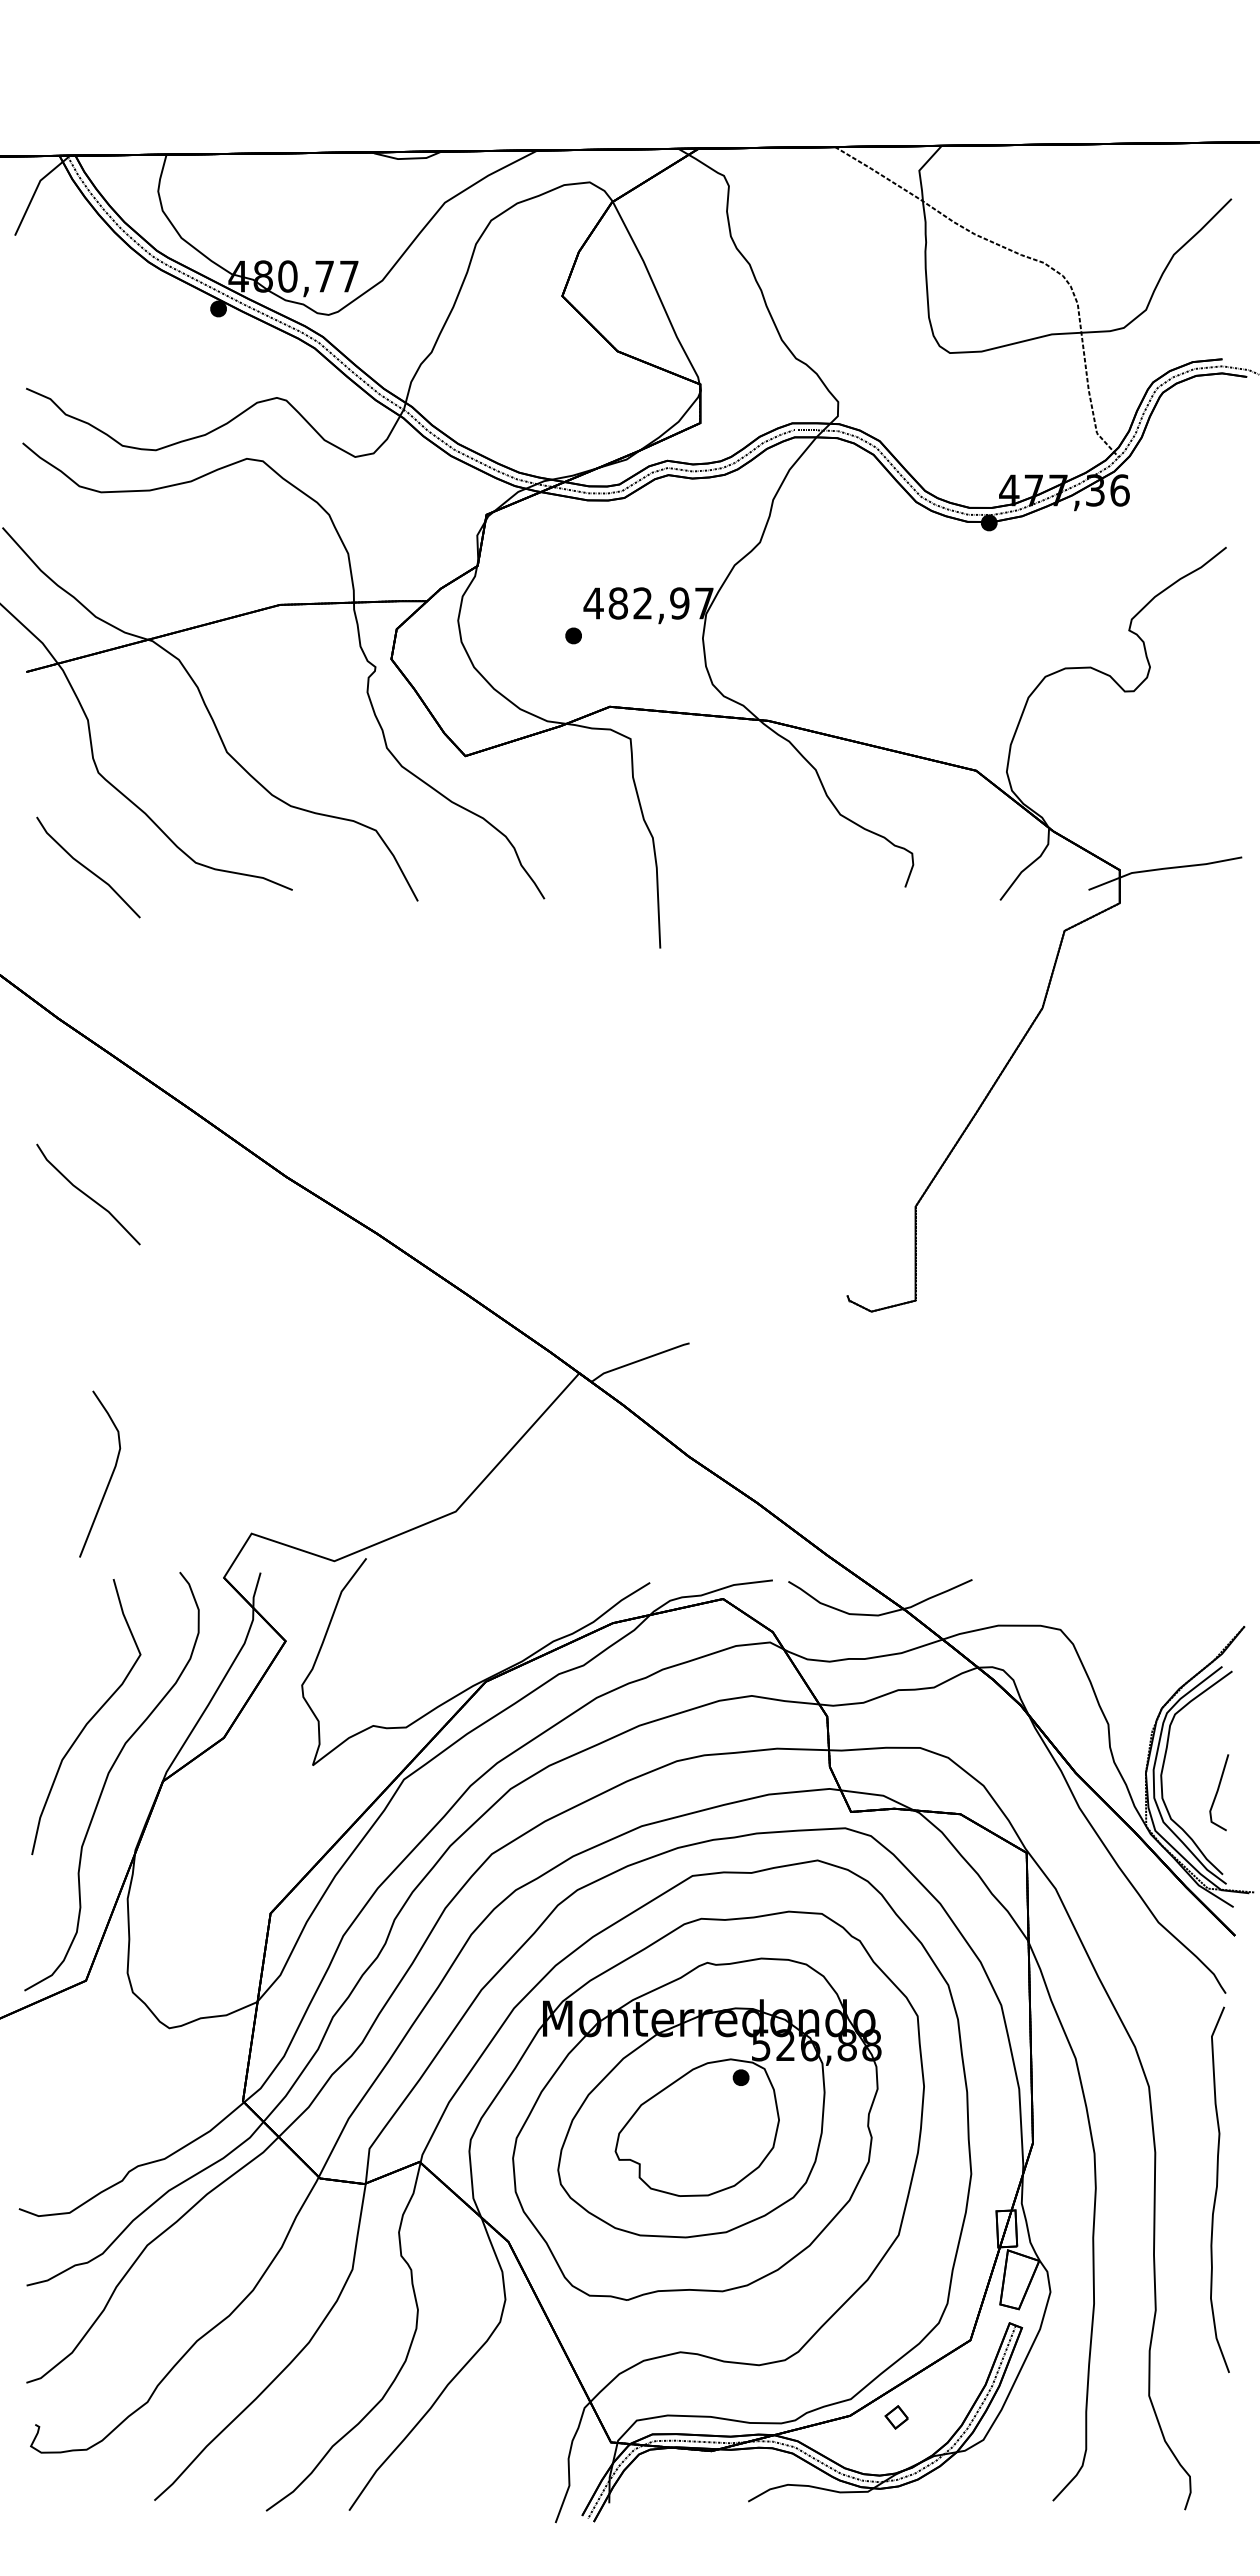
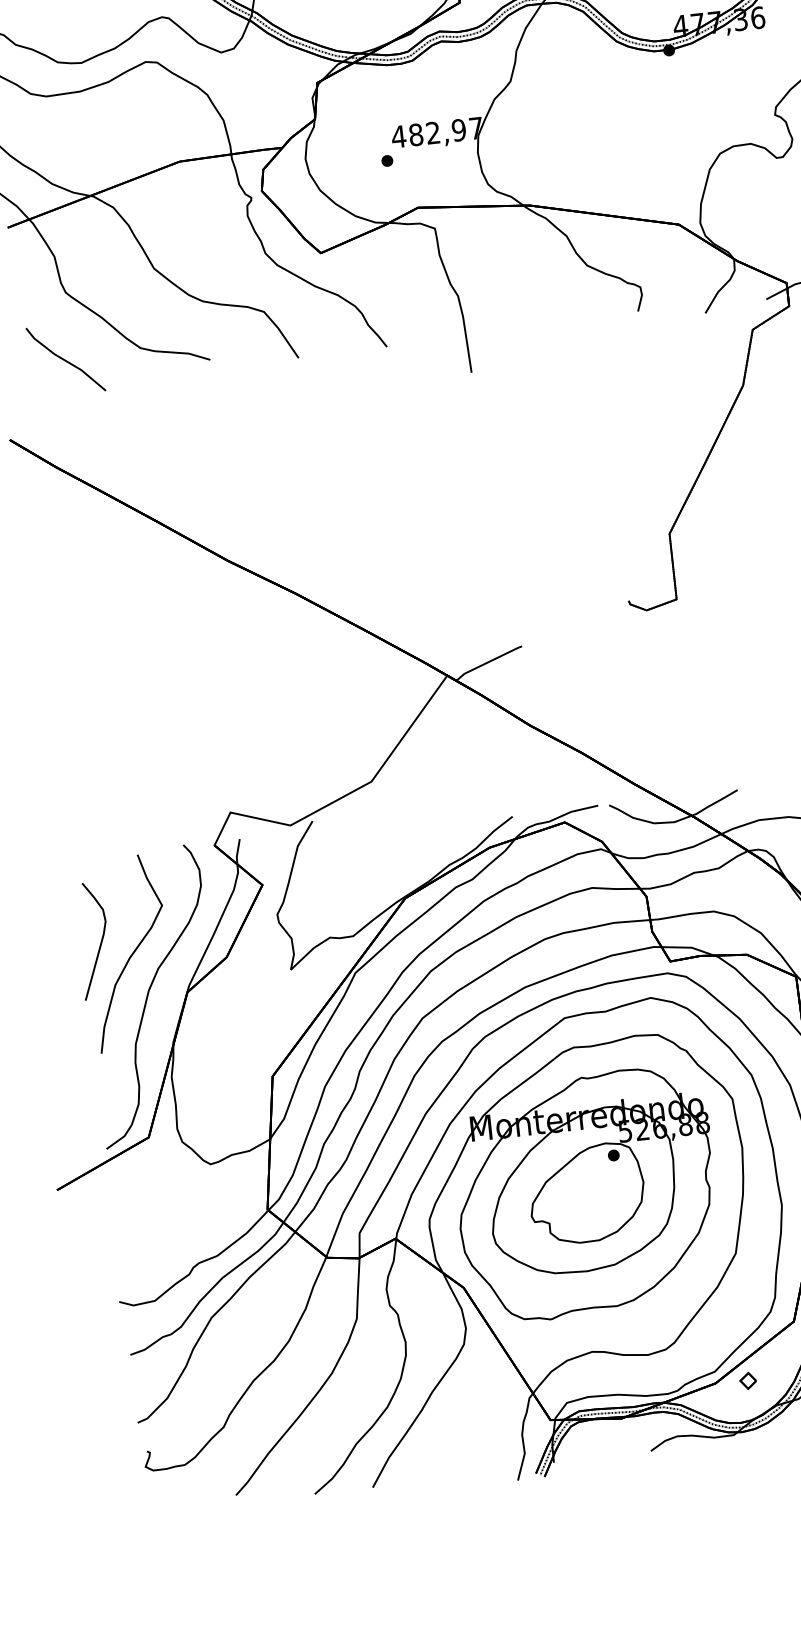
line: (87, 1194) -> (90, 588), removed
curve: (109, 1478) -> (100, 943), moved

